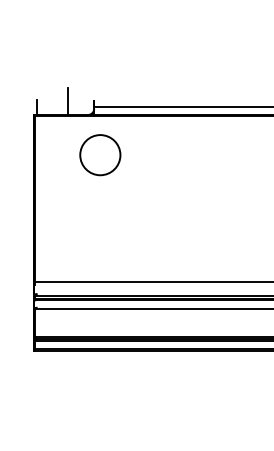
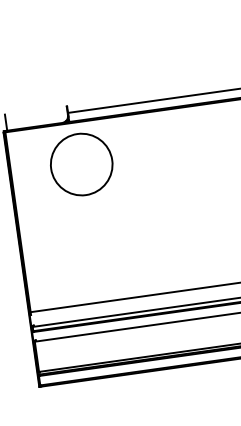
line: (68, 100) -> (38, 110), removed
circle: (100, 155) -> (82, 165), size x1.4

